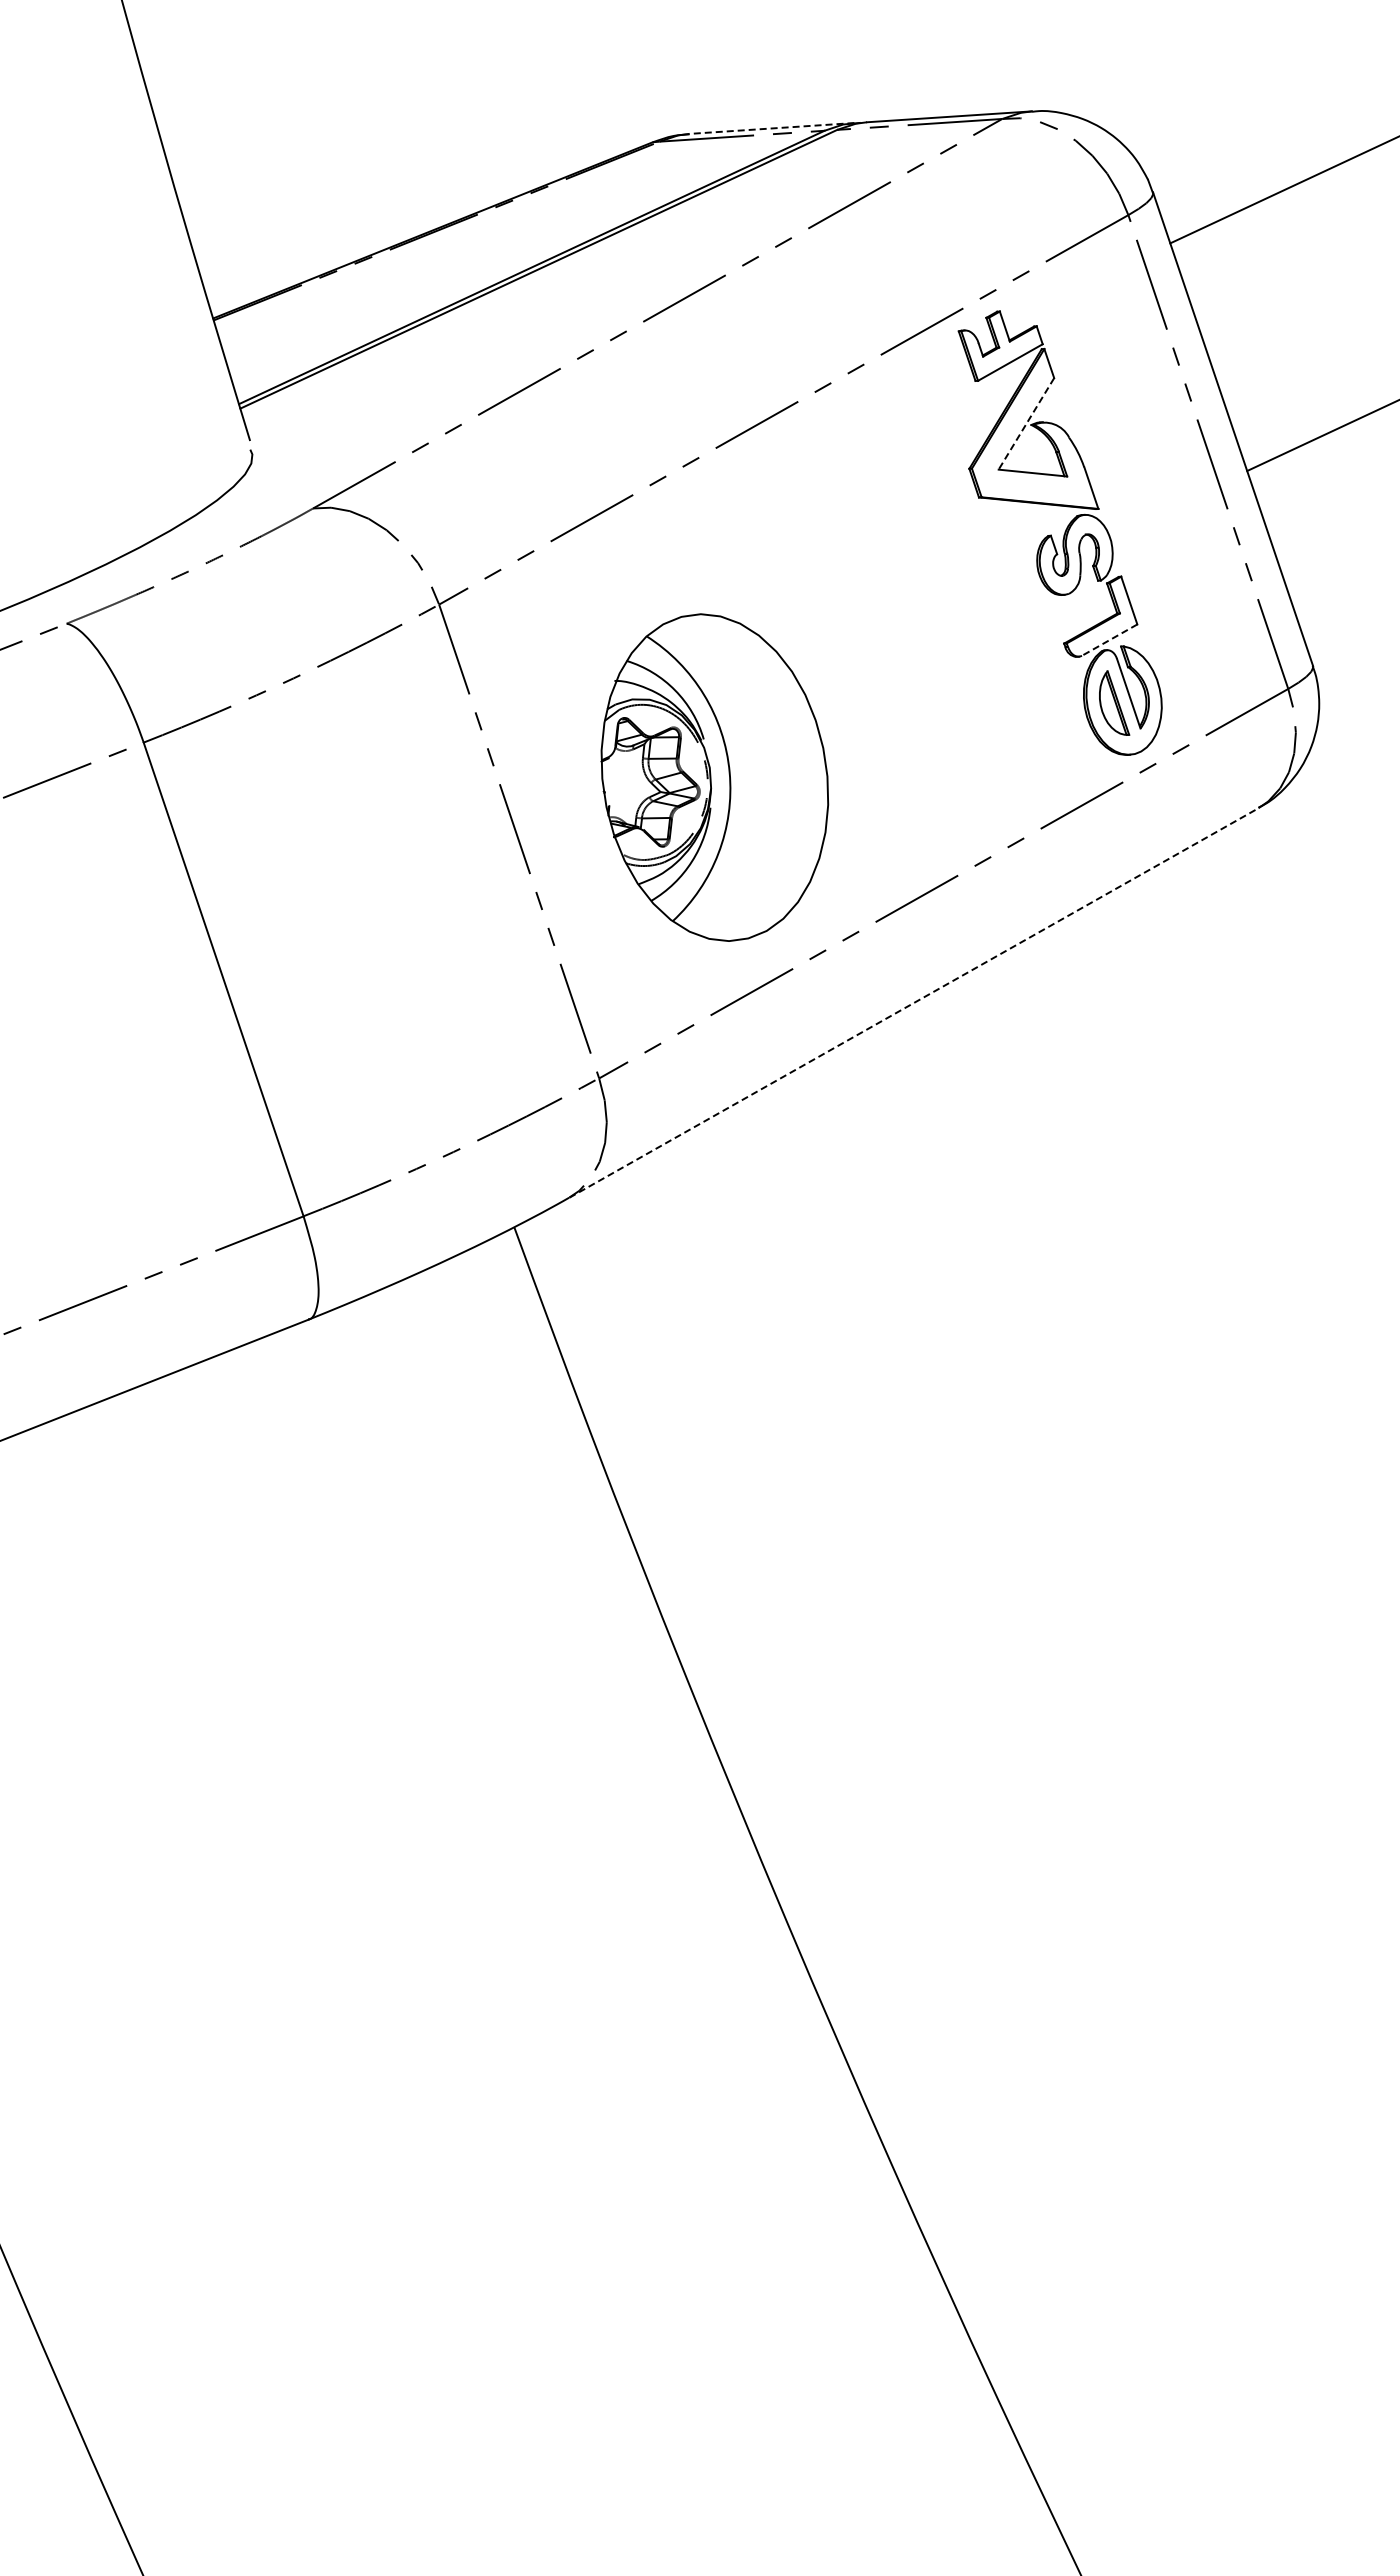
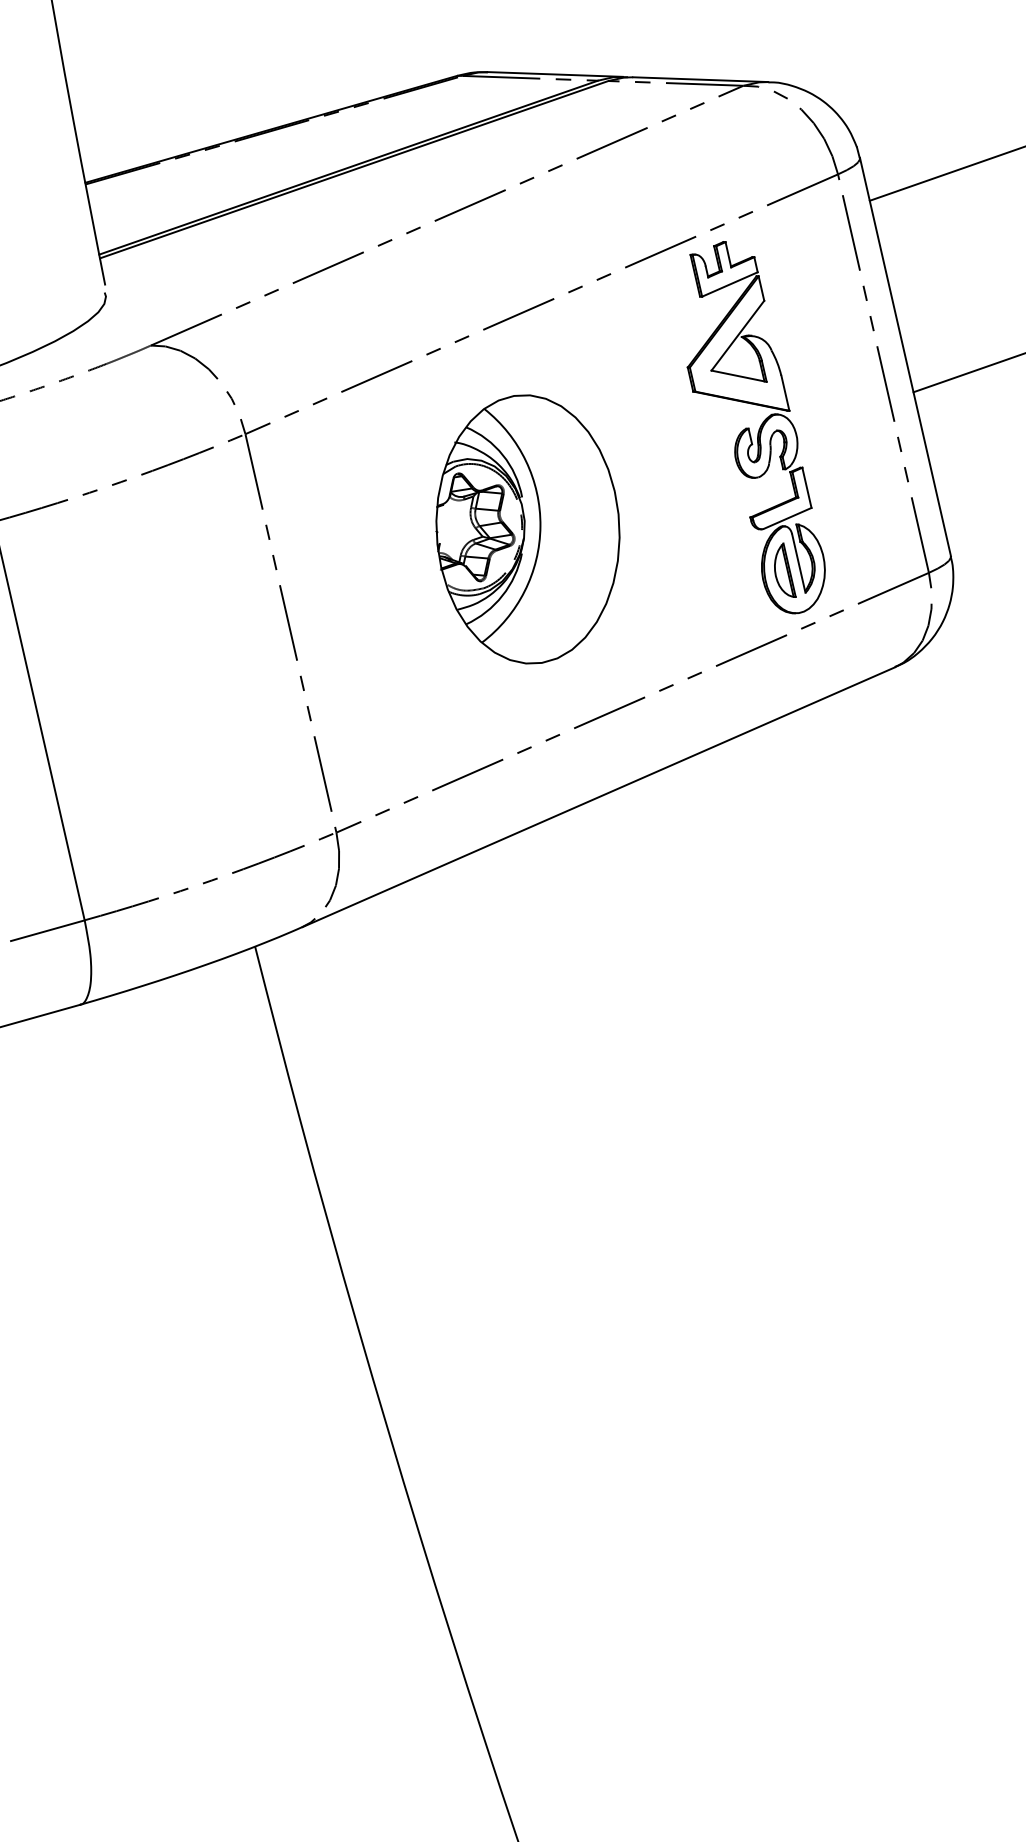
line: (771, 128) -> (555, 74), dashed -> solid
line: (1026, 423) -> (737, 335), dashed -> solid
line: (1109, 640) -> (787, 518), dashed -> solid
part: (714, 777) -> (527, 529), moved
line: (914, 1002) -> (599, 796), dashed -> solid

